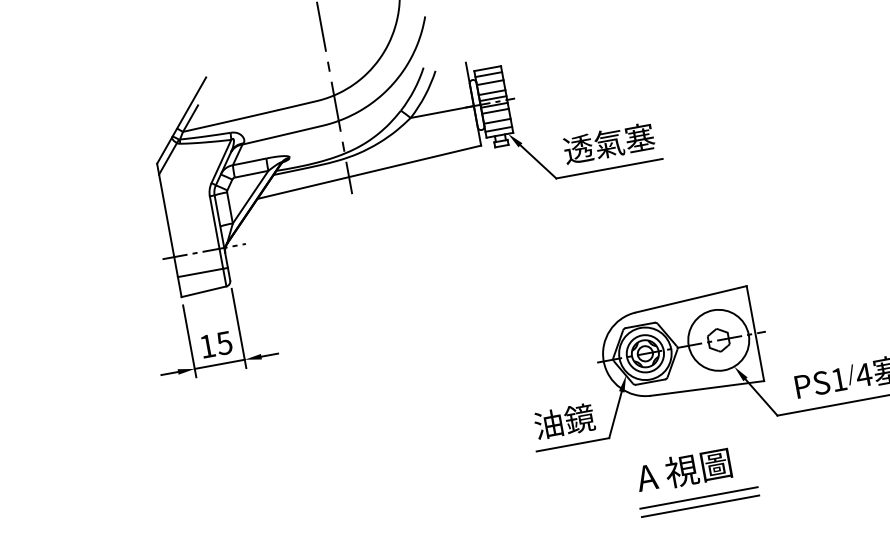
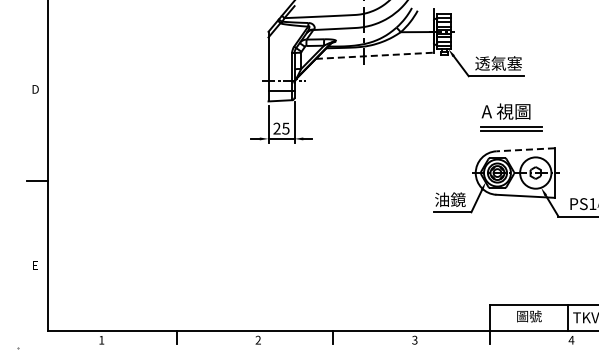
line: (370, 171) -> (375, 55), solid -> dashed
line: (690, 298) -> (525, 149), solid -> dashed
text: (206, 346) -> (276, 128), 15 -> 25
part: (696, 479) -> (511, 117), moved

